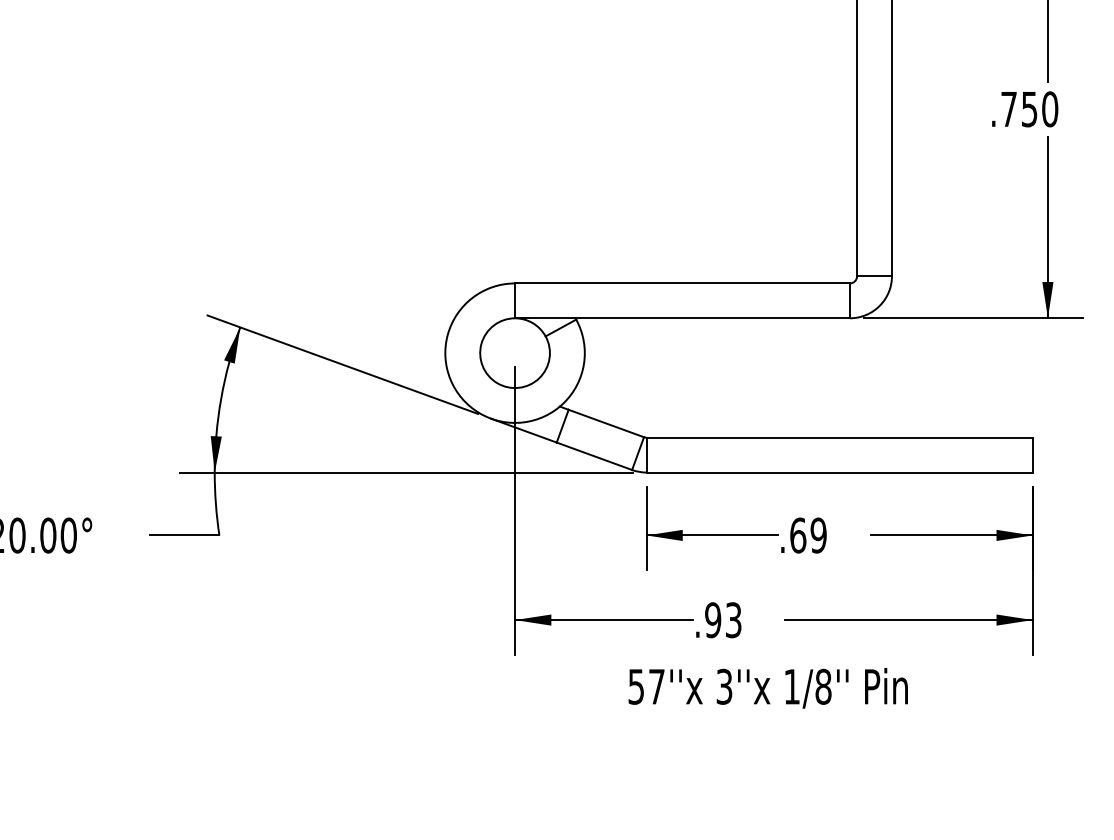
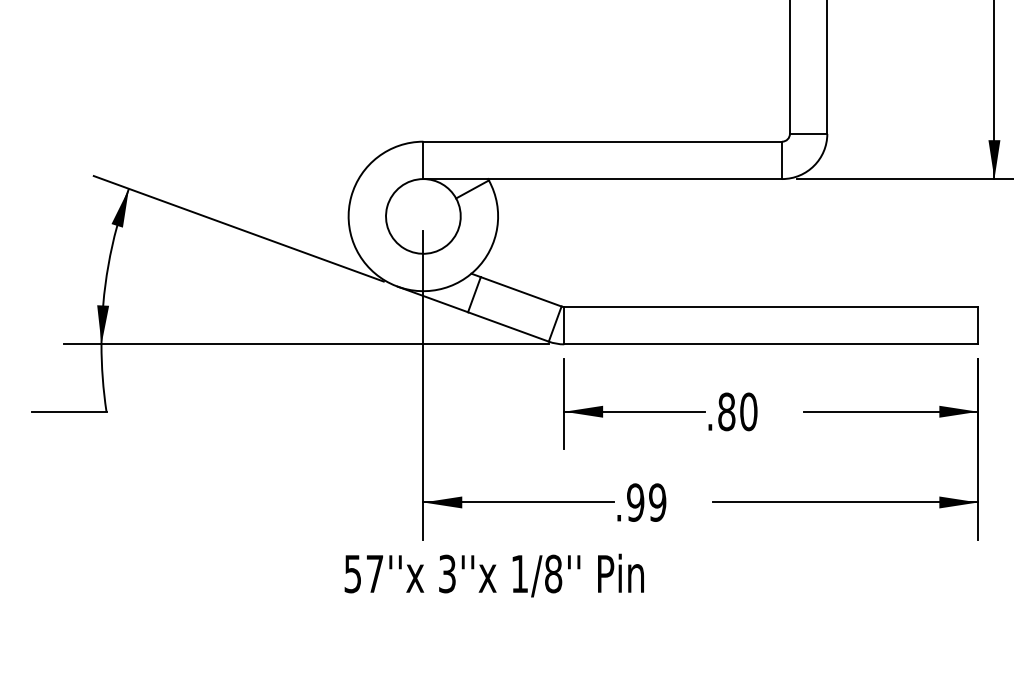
text: (808, 535) -> (737, 411), .69 -> .80
text: (733, 620) -> (657, 502), .93 -> .99
text: (767, 688) -> (493, 575), moved

